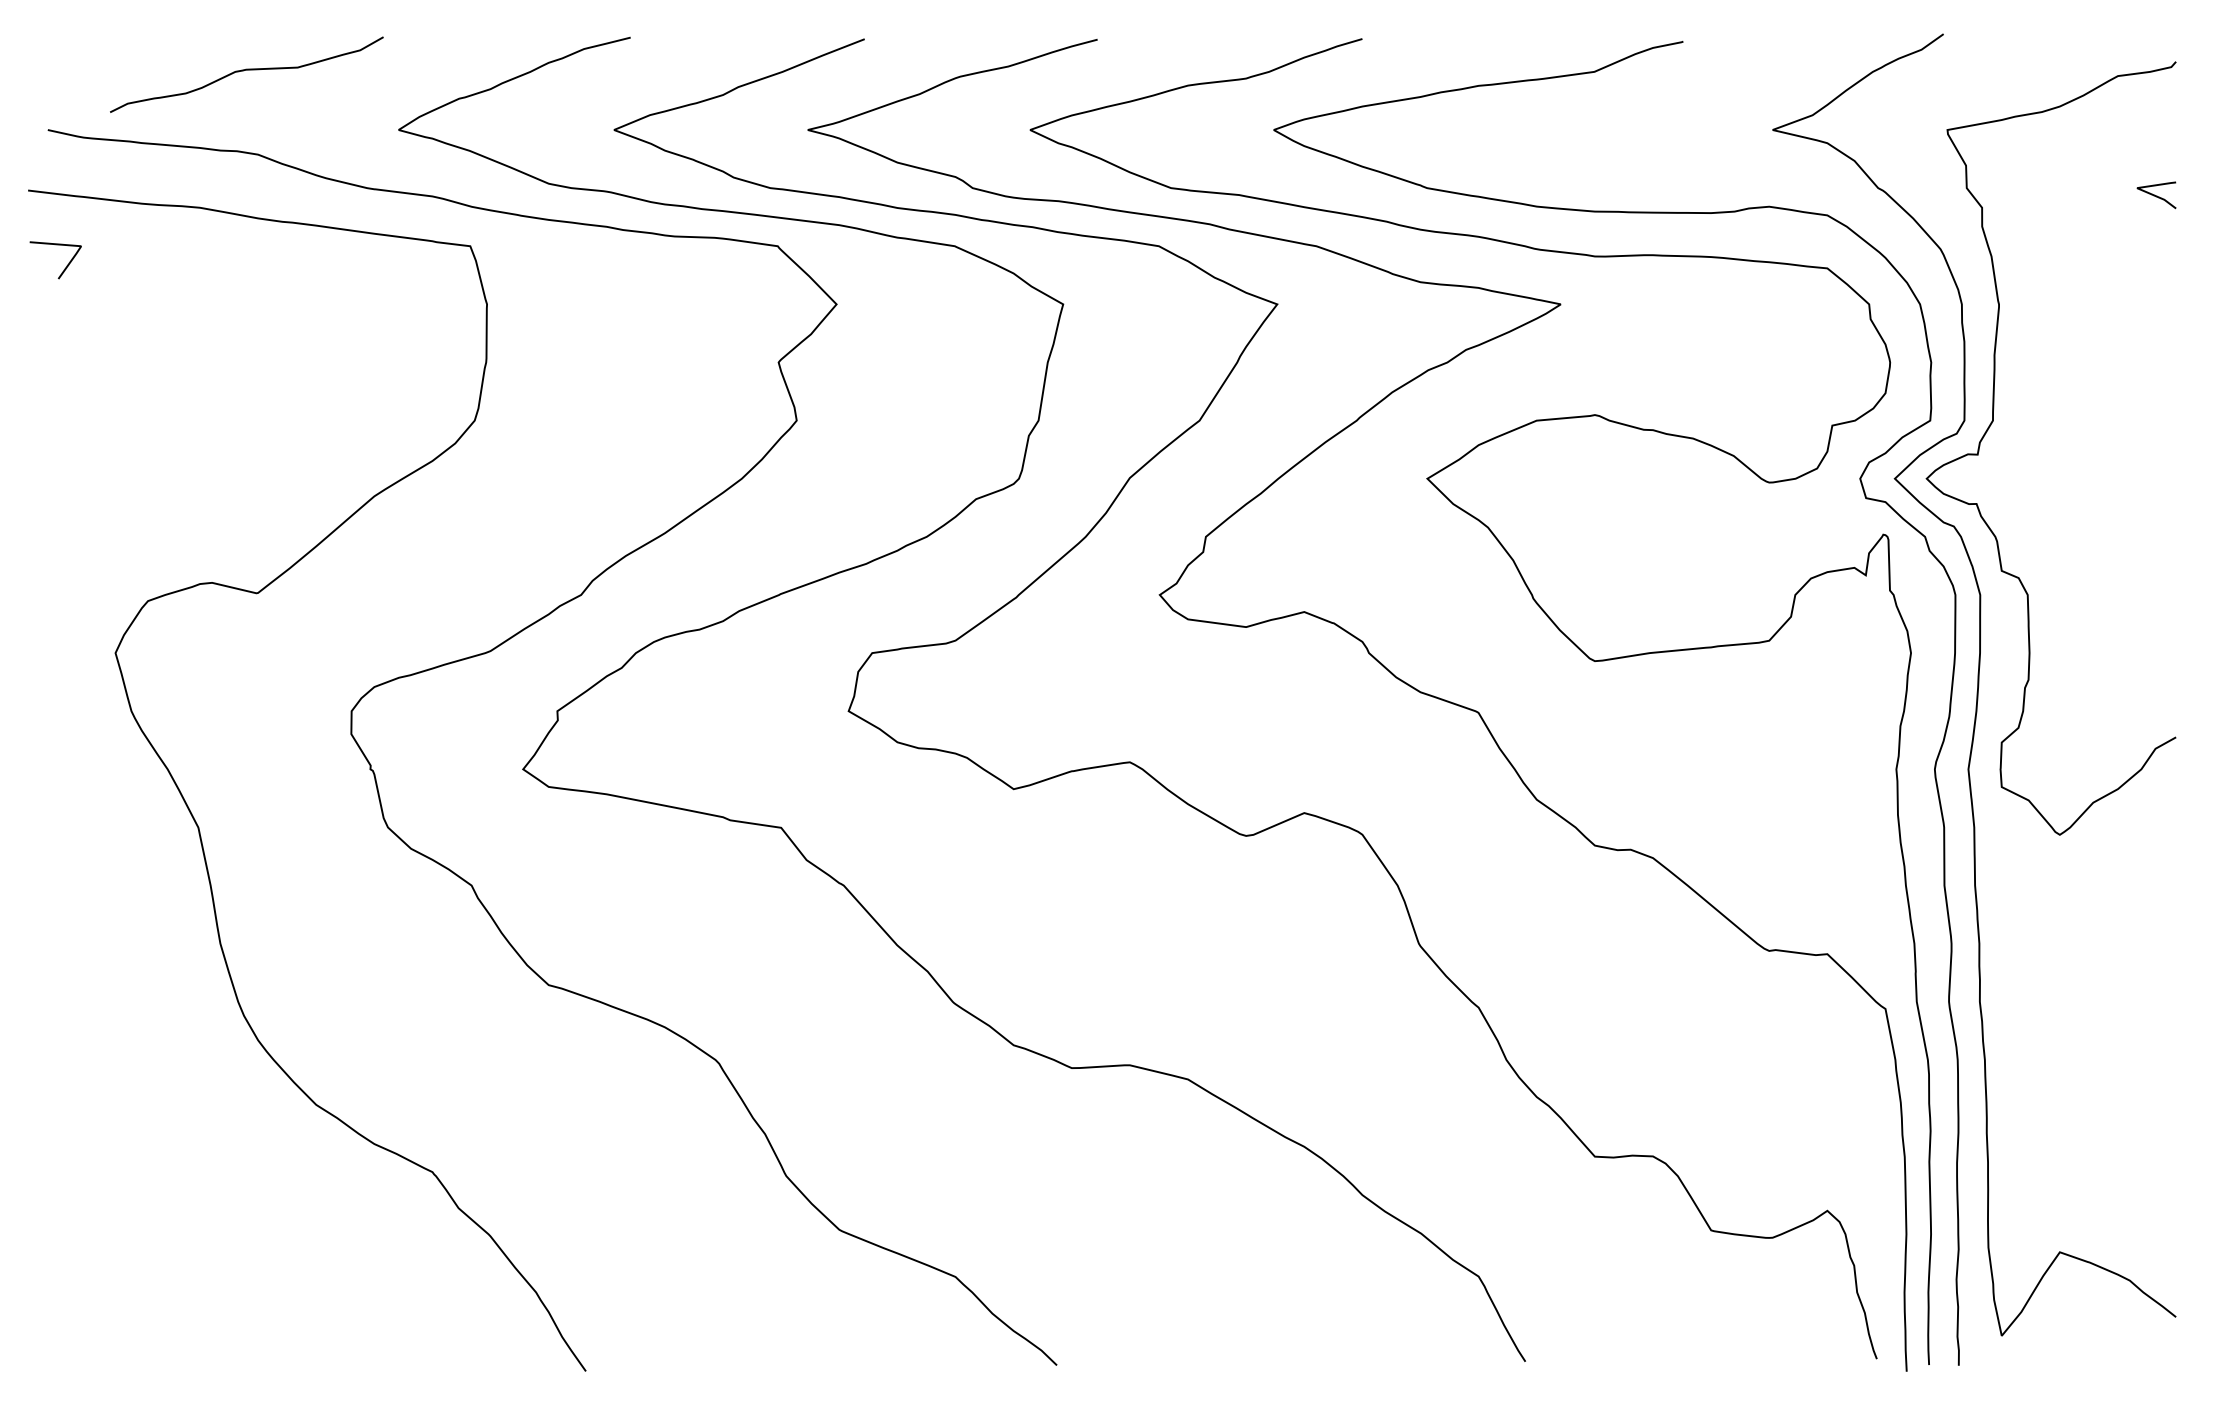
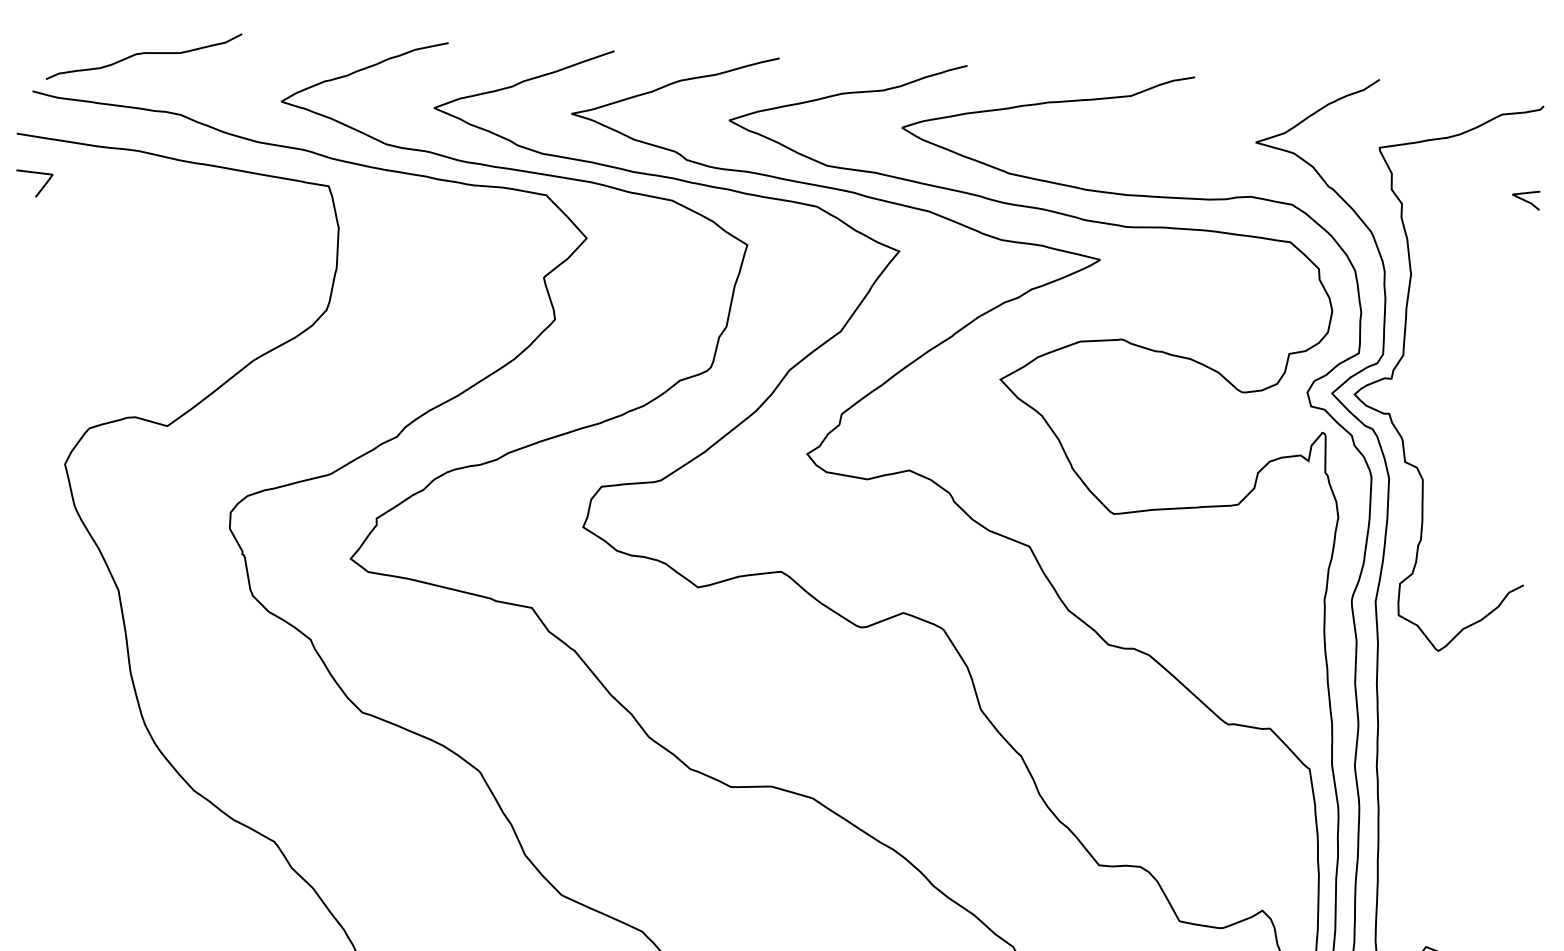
curve: (246, 70) -> (144, 53), moved

